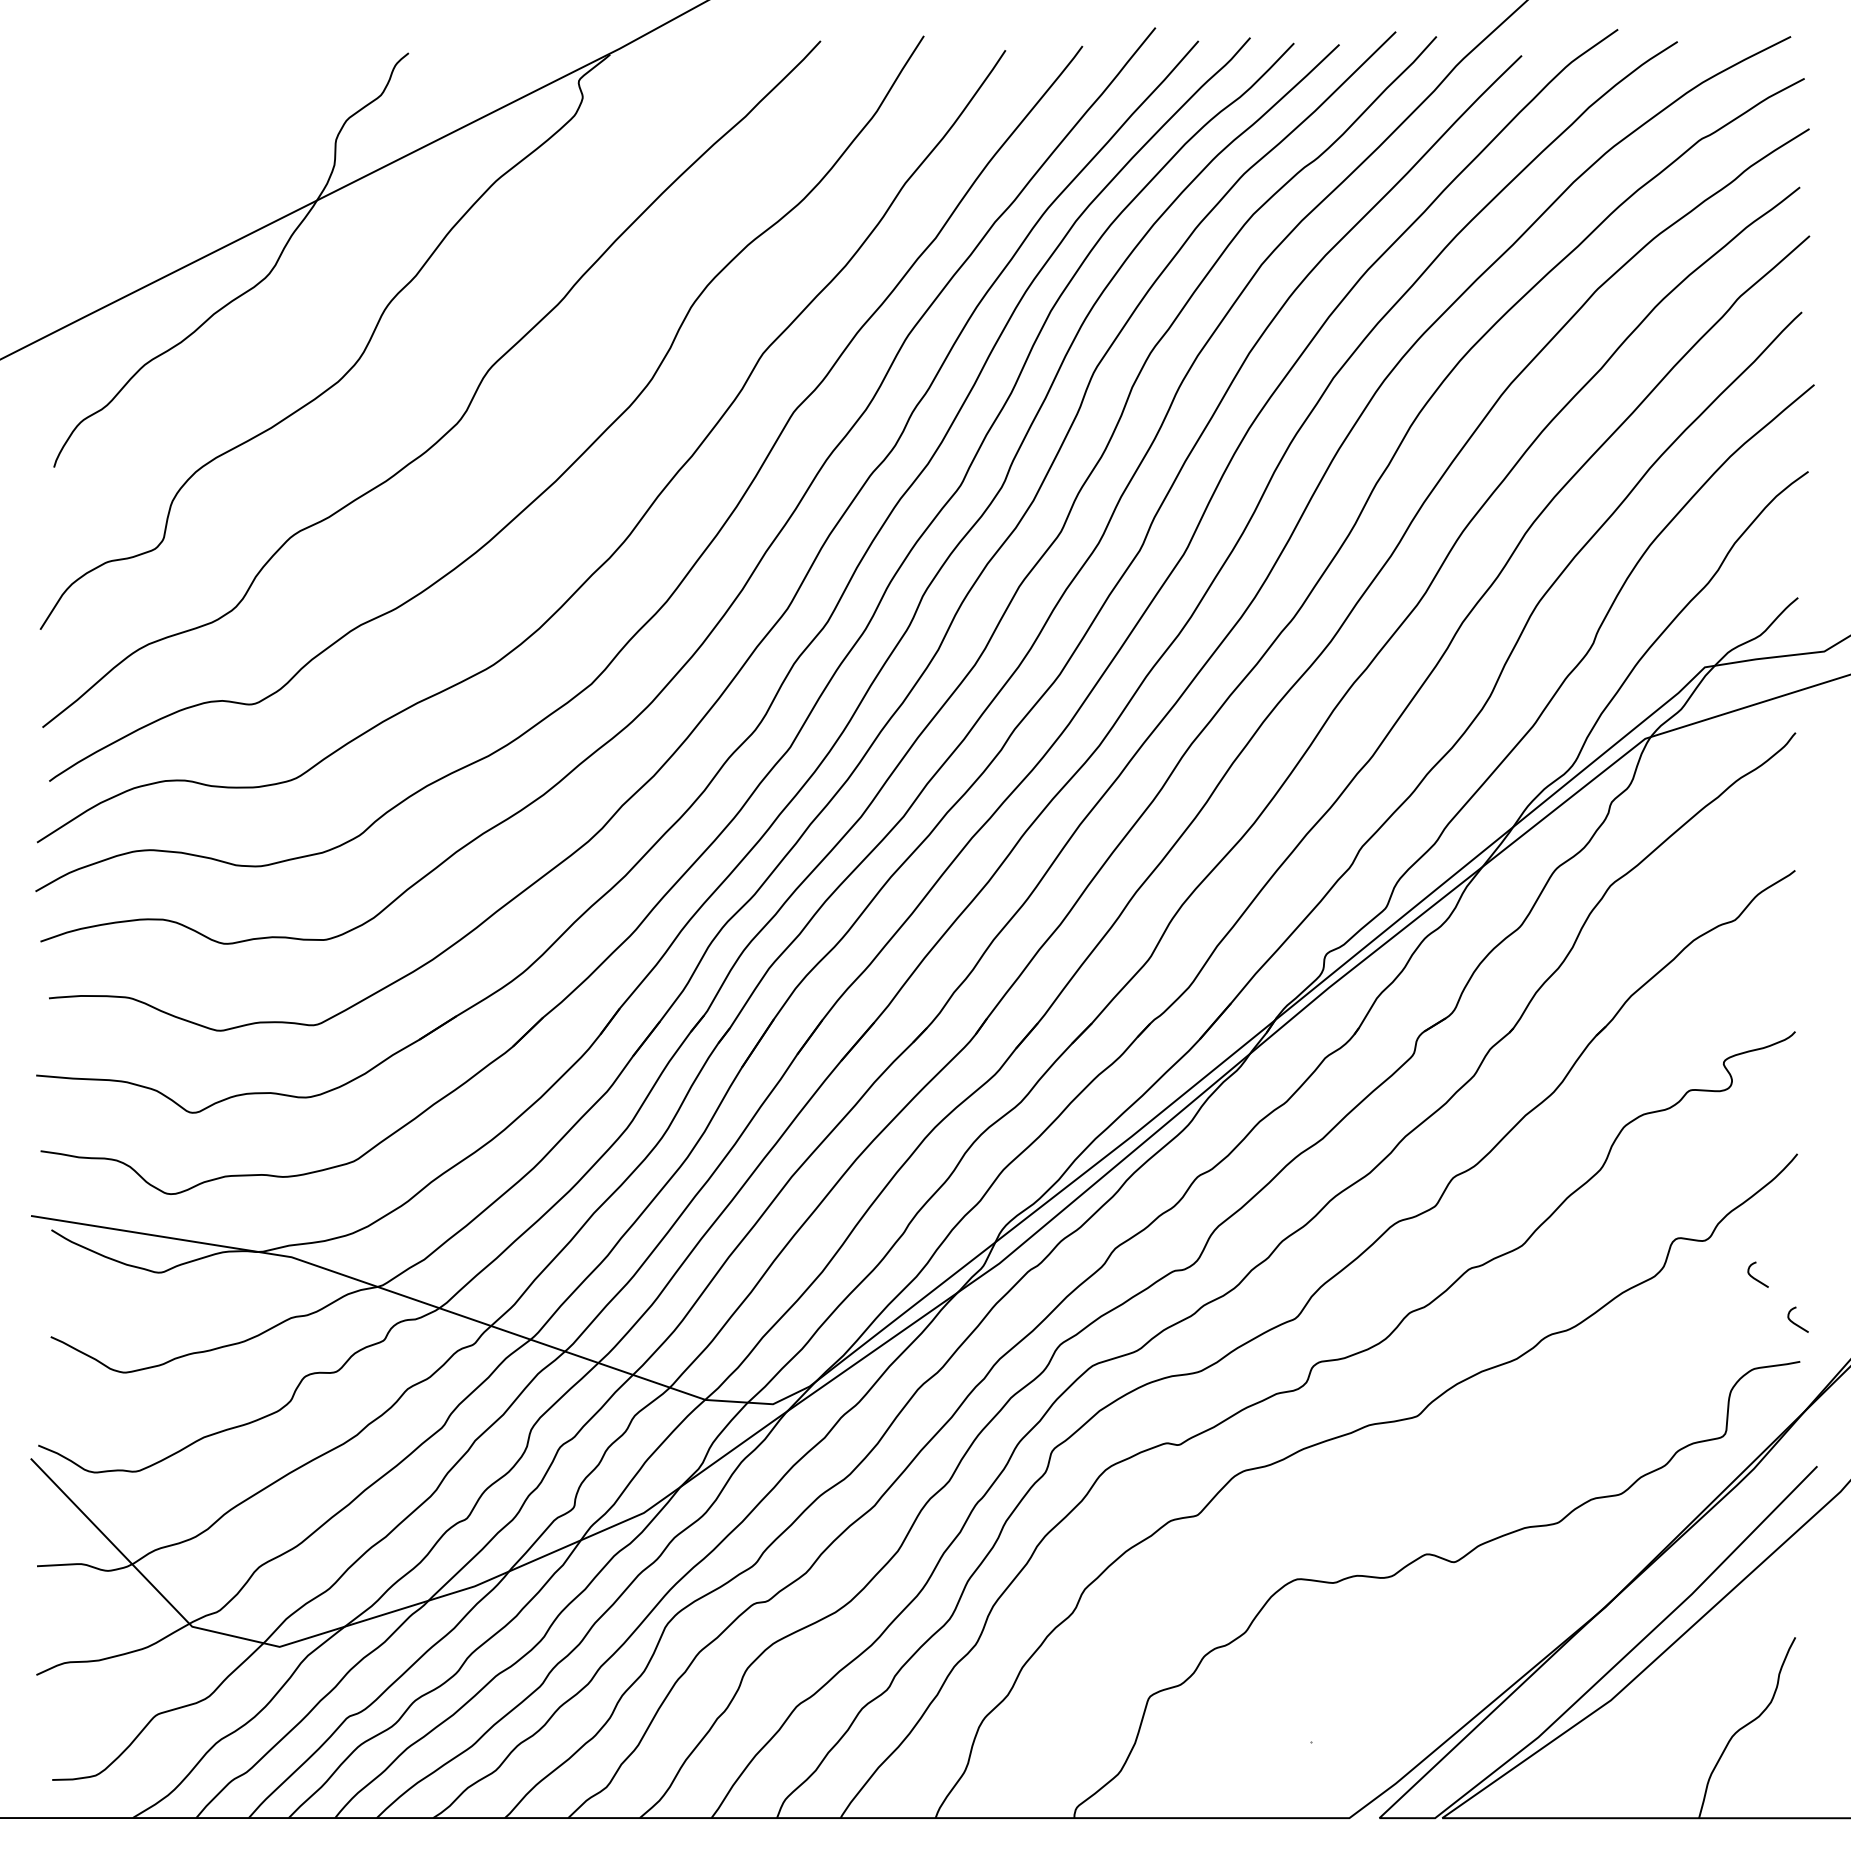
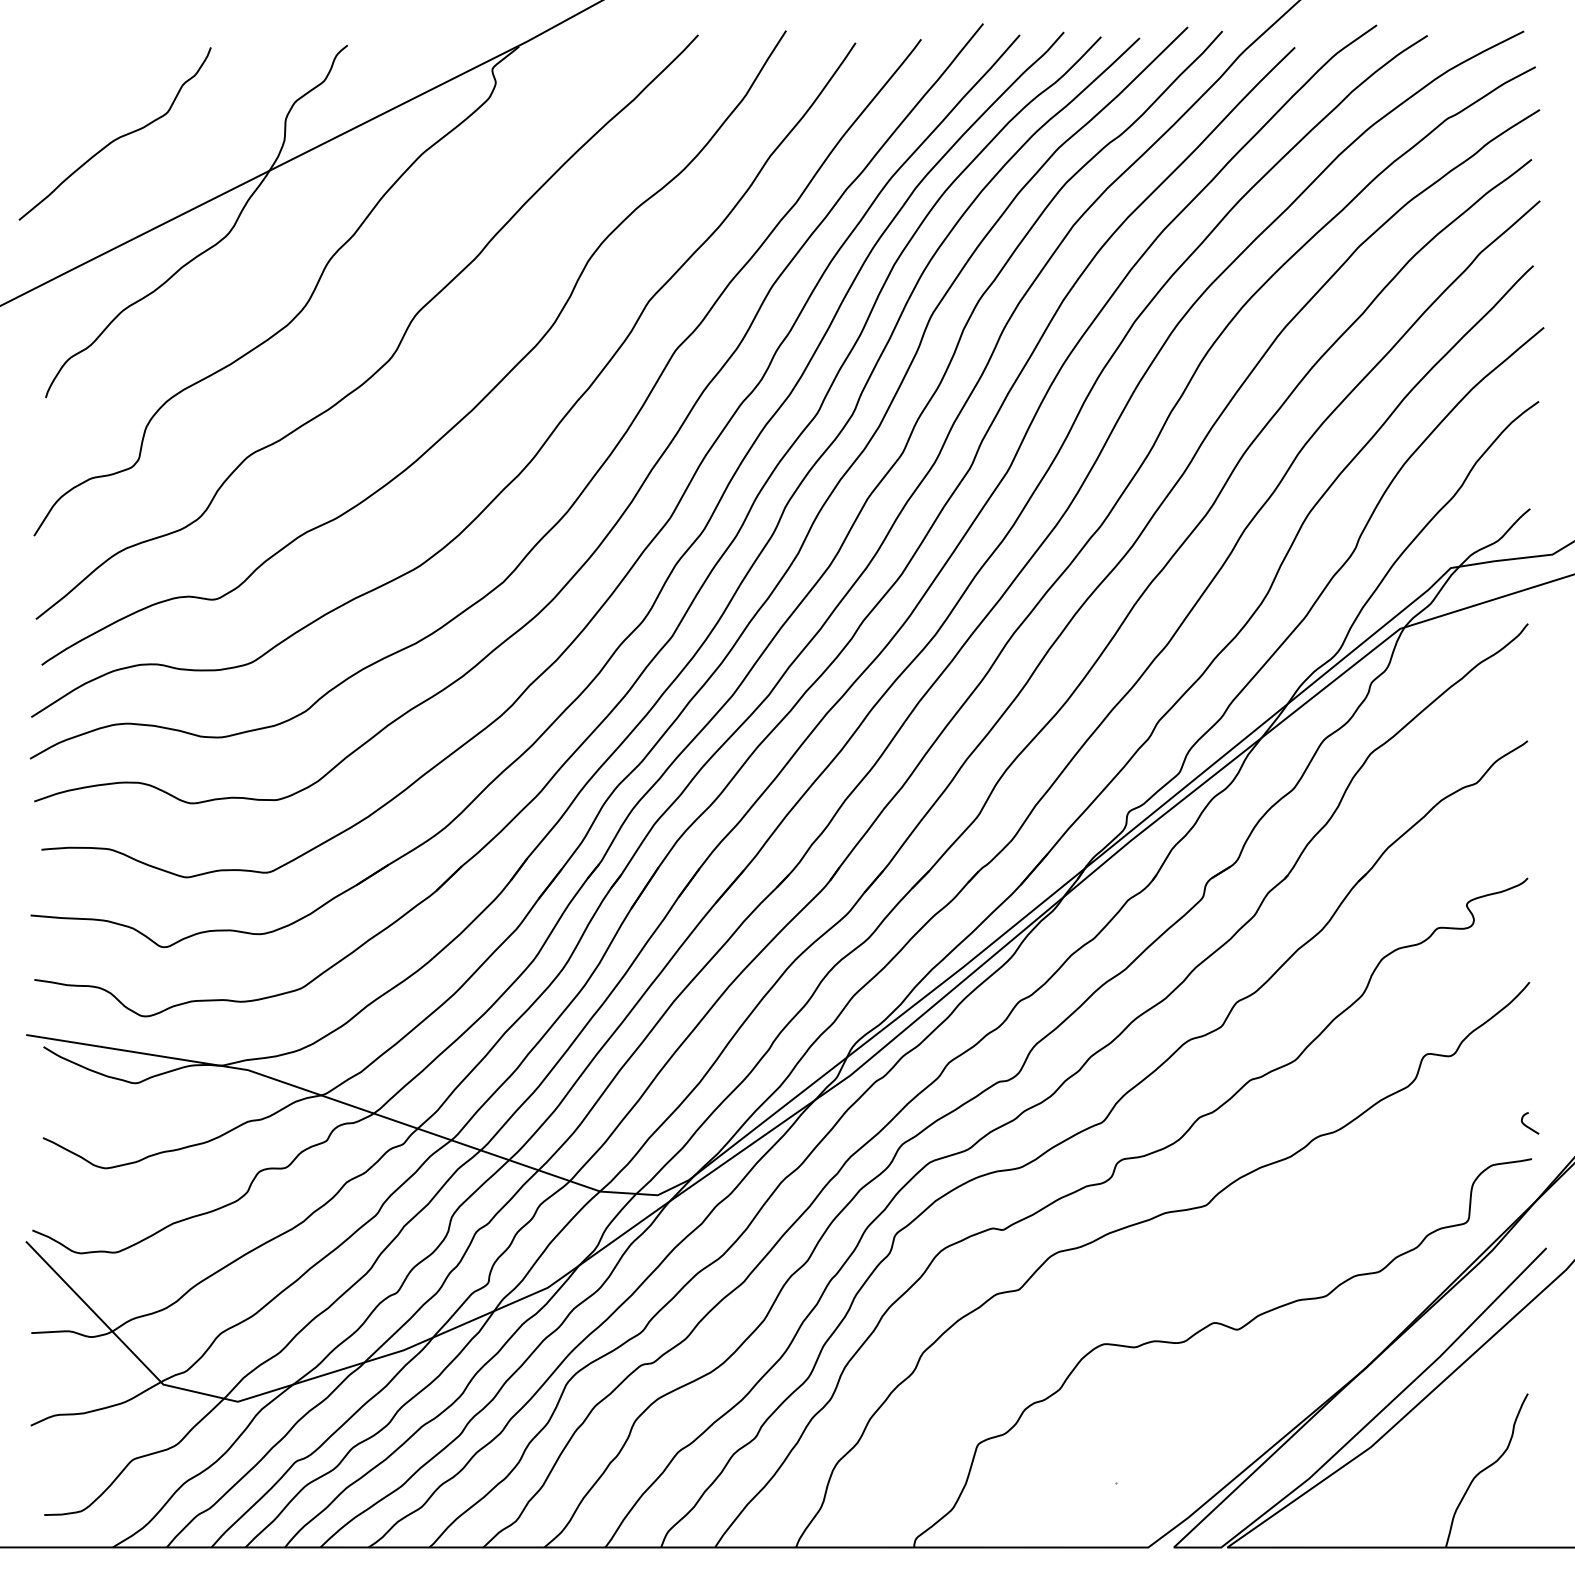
curve: (138, 161) -> (117, 137), added
curve: (1756, 1278) -> (1494, 1088), removed

